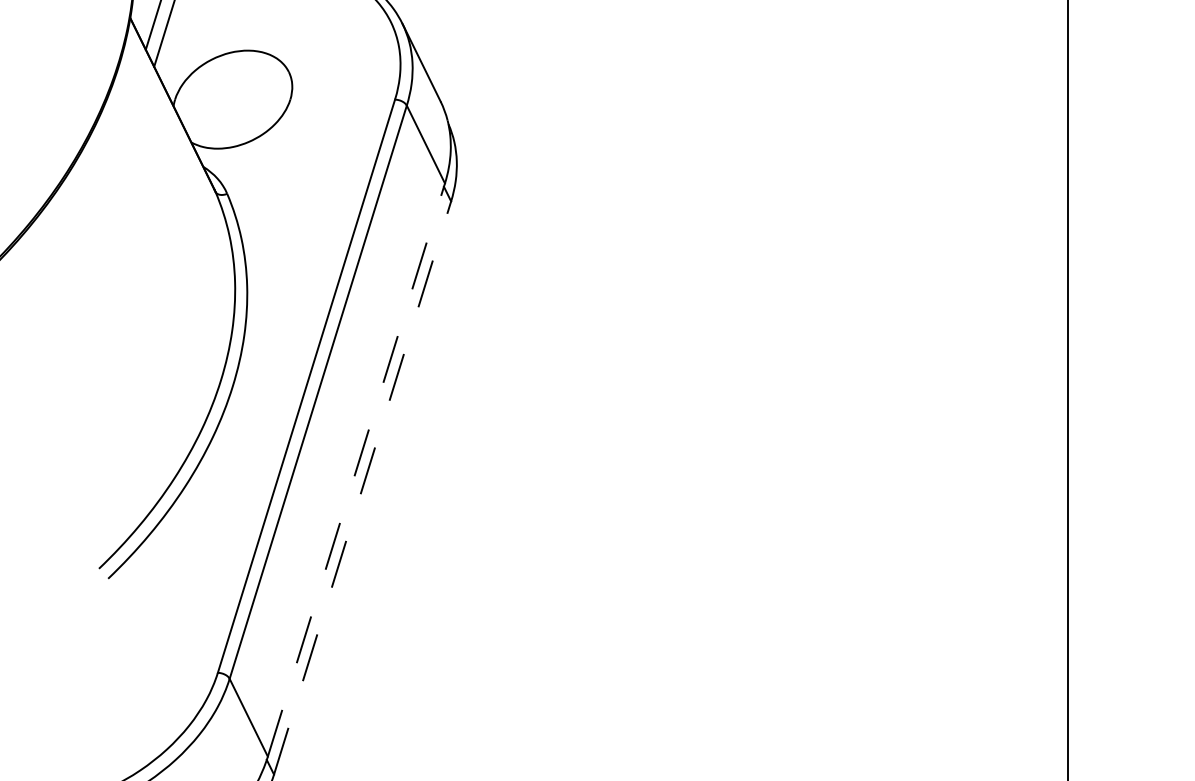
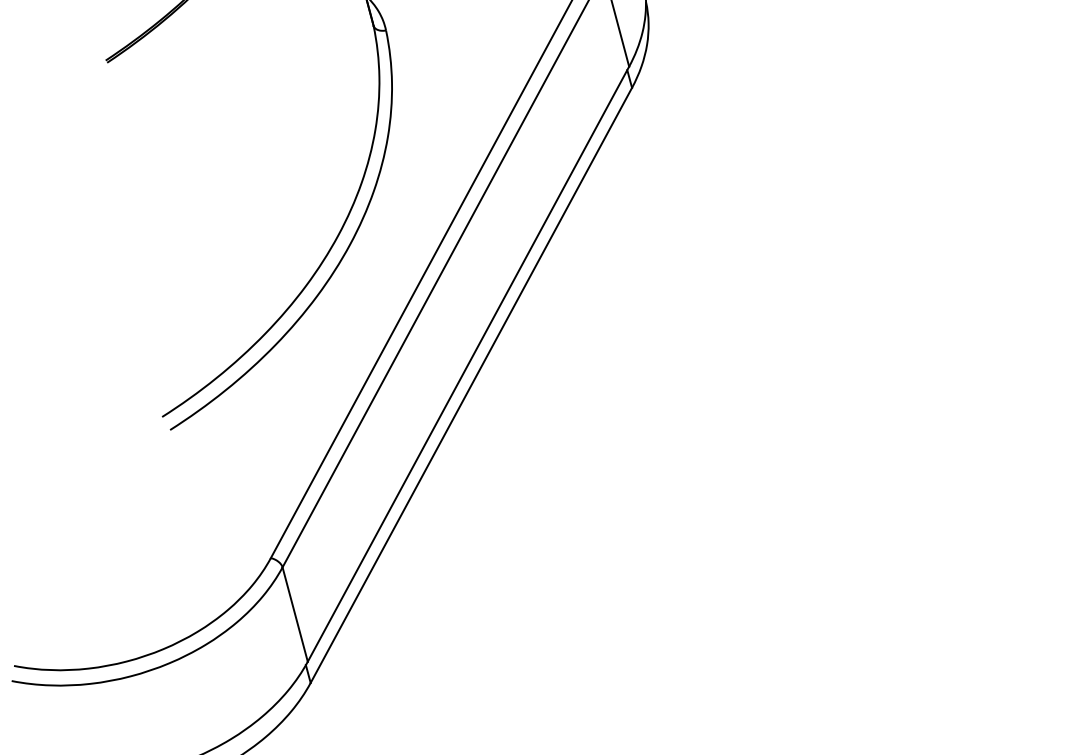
line: (356, 470) -> (468, 364), dashed -> solid
line: (362, 488) -> (471, 385), dashed -> solid

